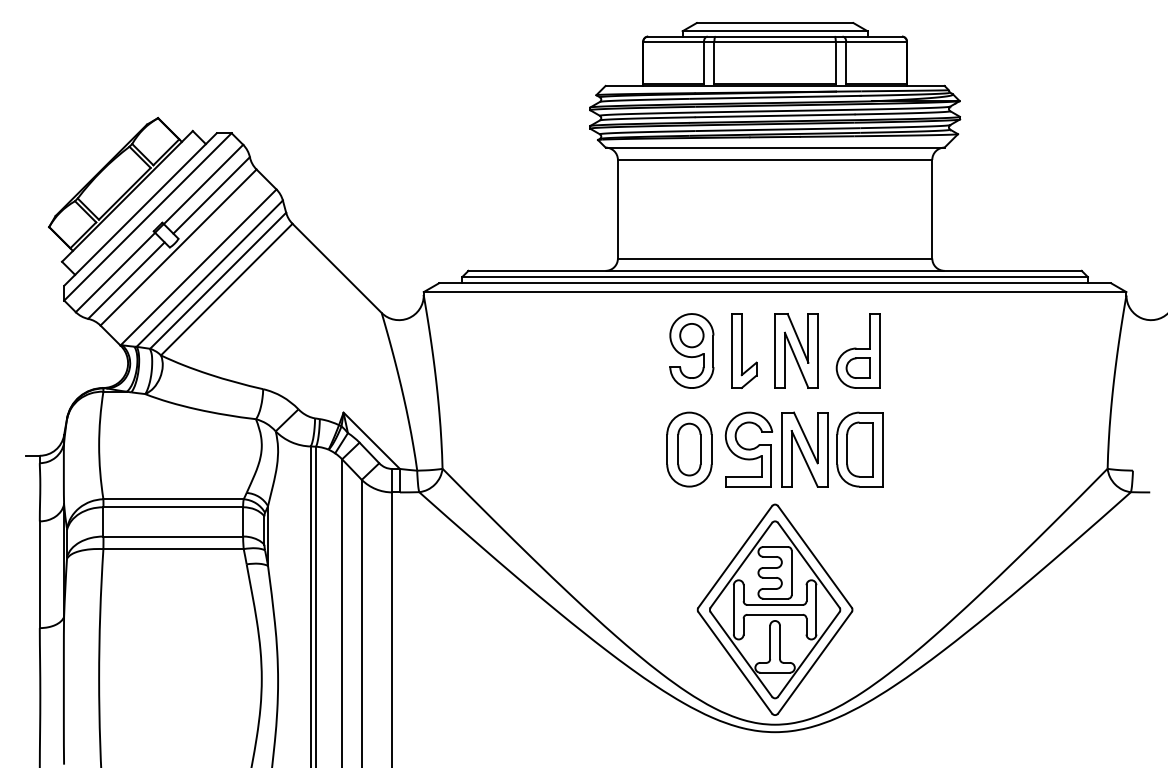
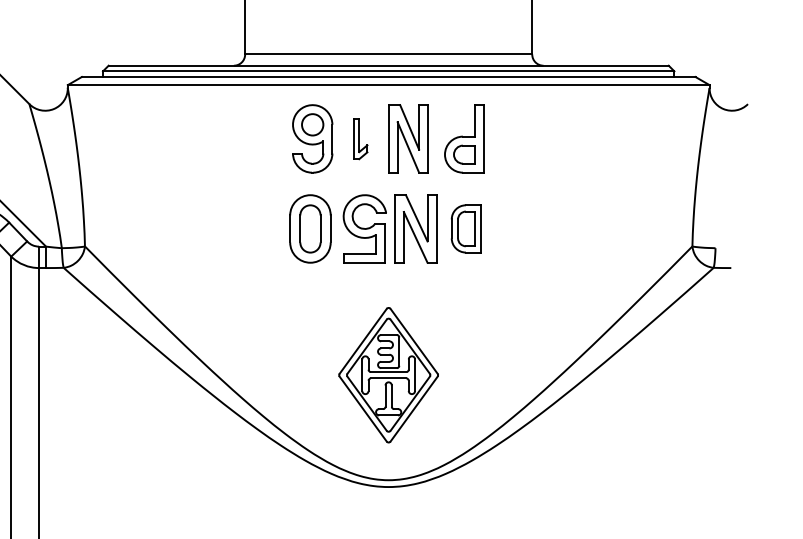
part: (744, 350) -> (360, 138), size x0.6
part: (859, 449) -> (465, 228), size x0.7
part: (774, 609) -> (388, 374), size x0.7

